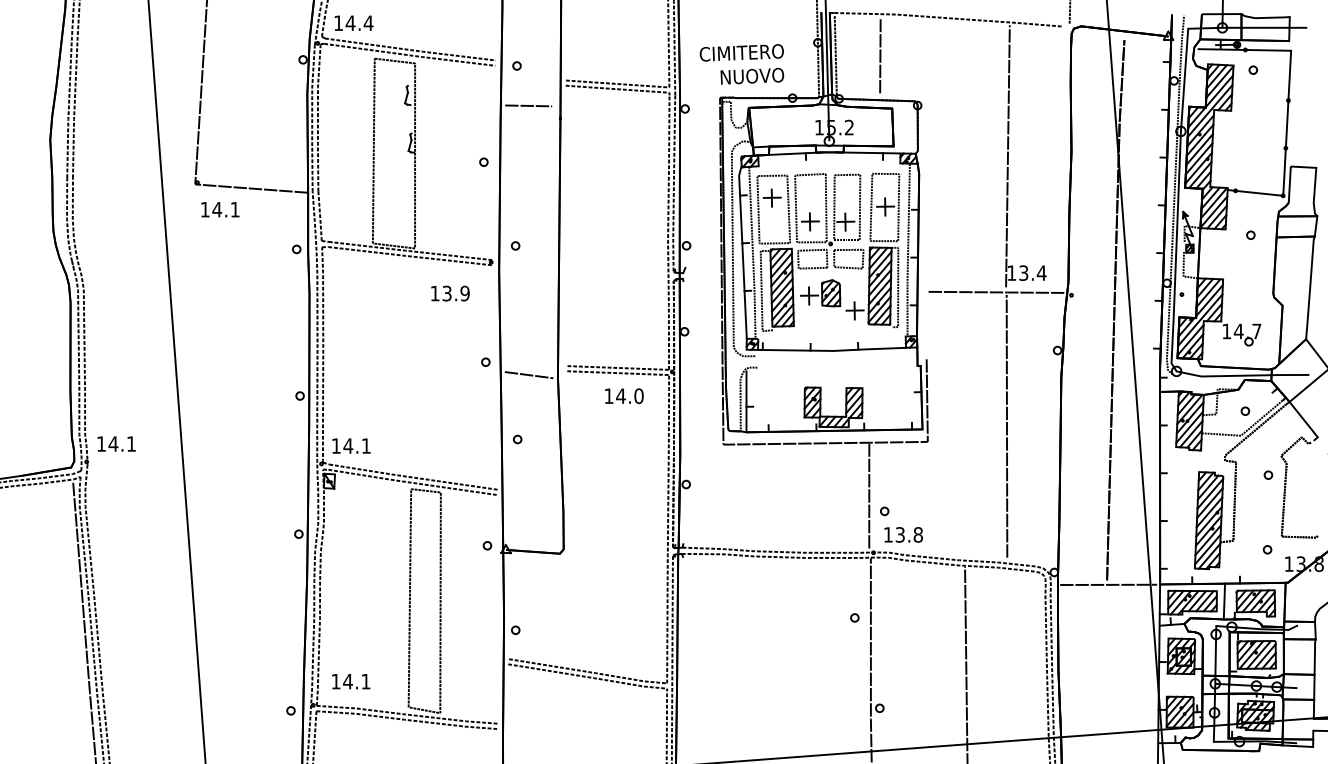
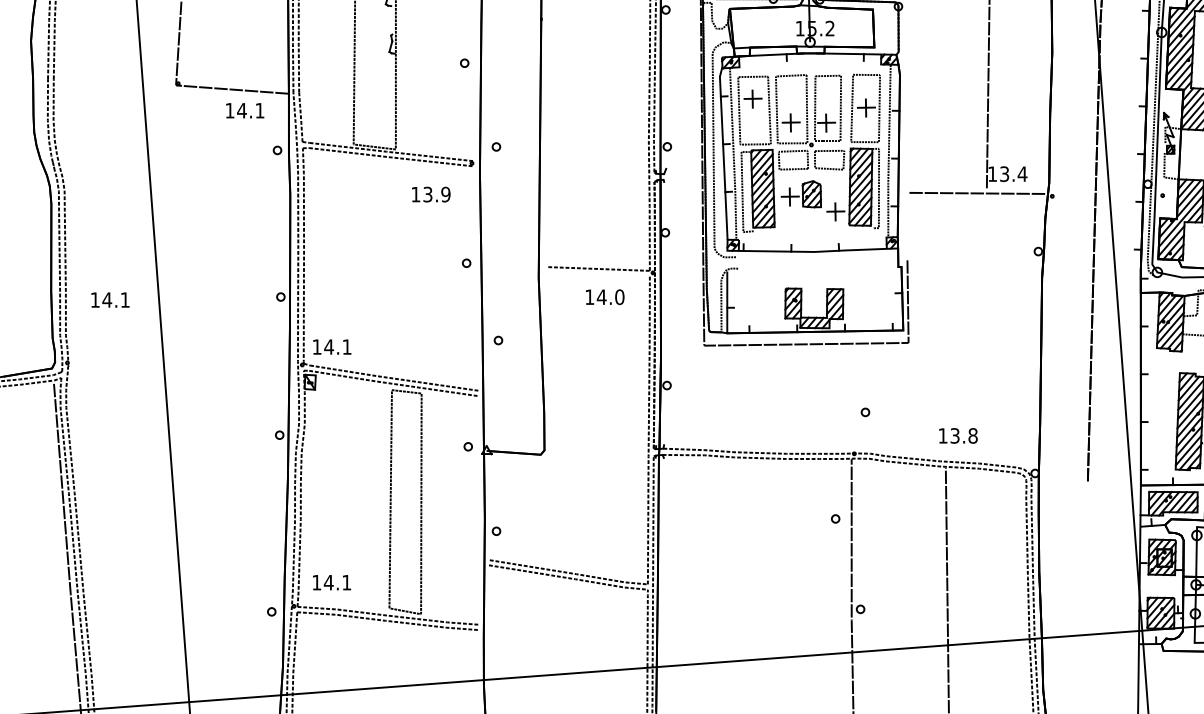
line: (528, 105) -> (509, 6), removed
text: (220, 209) -> (245, 110), moved
line: (618, 373) -> (599, 274), removed
line: (528, 375) -> (509, 276), removed
line: (1006, 425) -> (987, 326), removed
text: (116, 443) -> (110, 299), moved
line: (869, 495) -> (850, 396), removed
text: (903, 534) -> (958, 435), moved
line: (1108, 584) -> (1089, 485), removed

